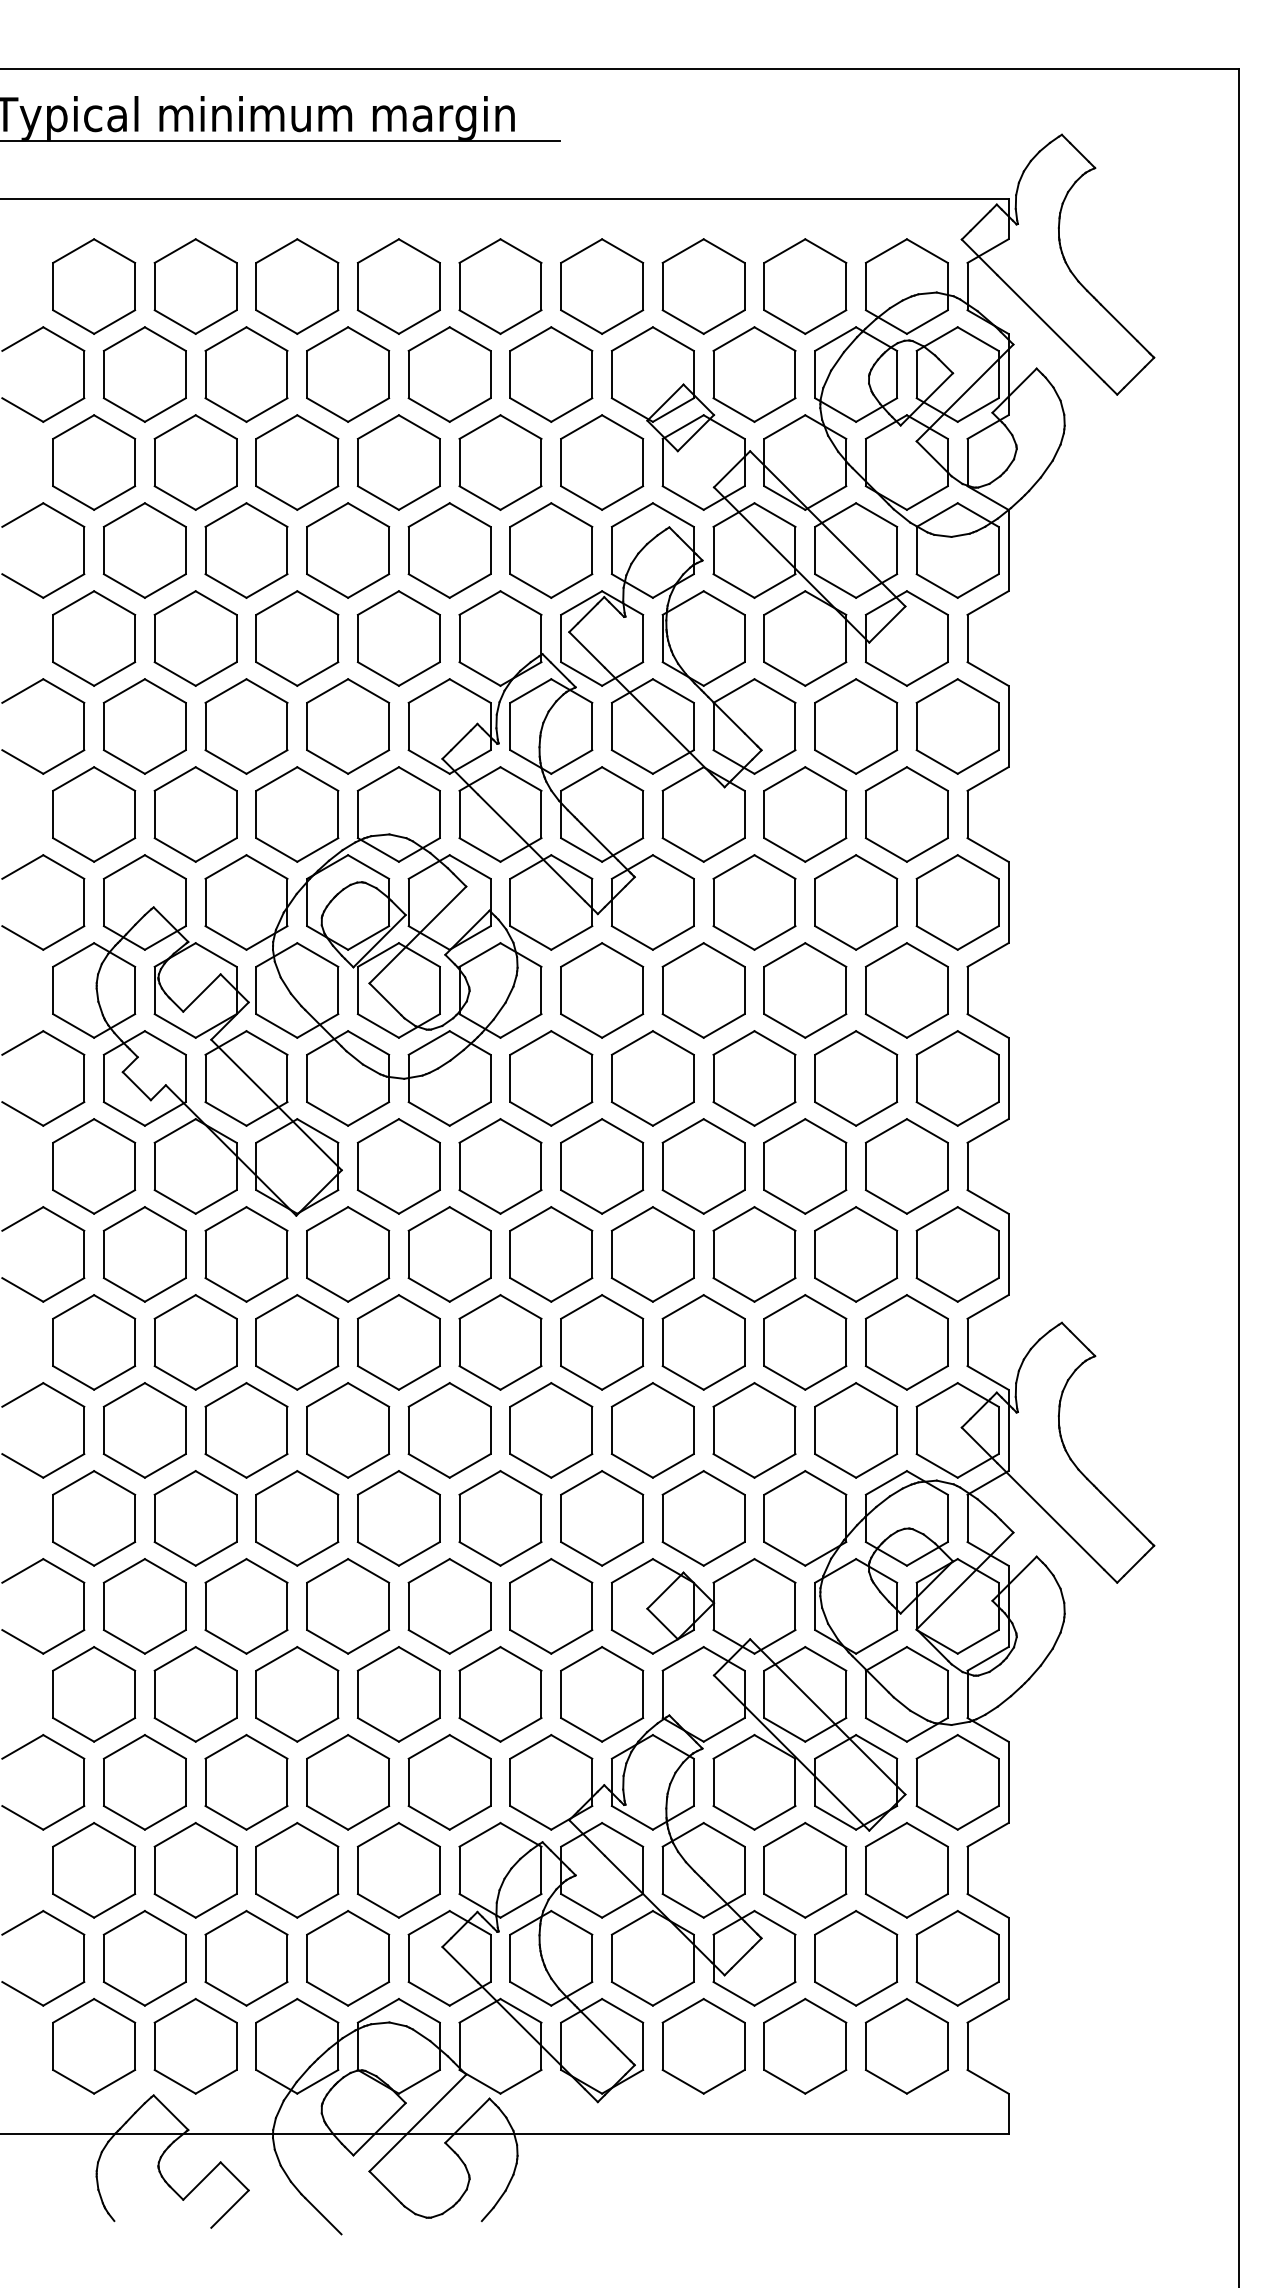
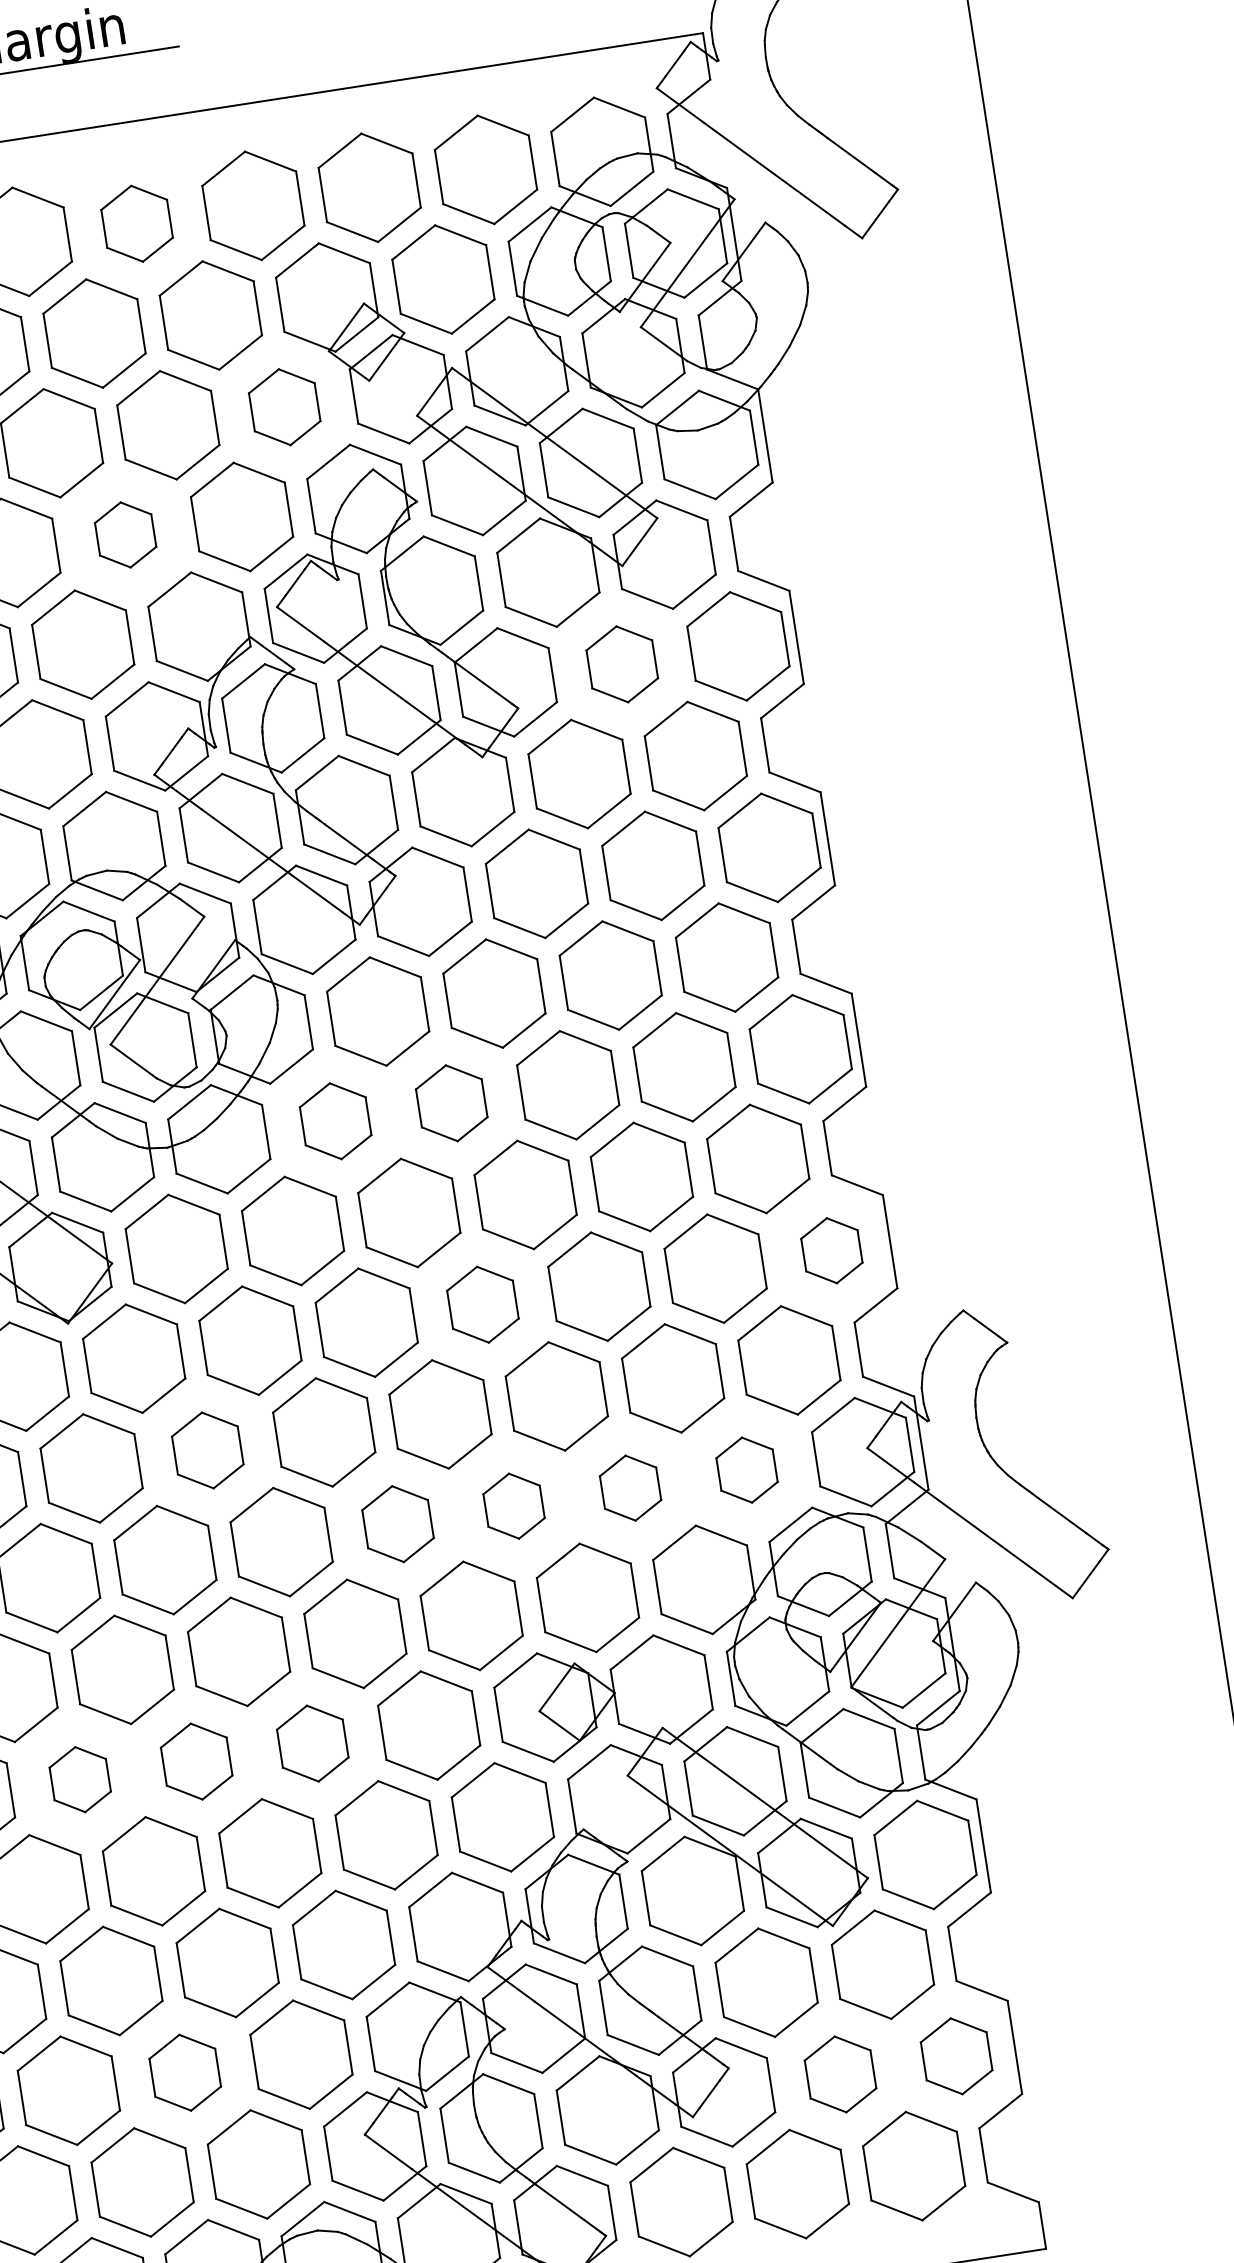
part: (500, 286) -> (137, 223), size x0.7
part: (602, 462) -> (285, 407), size x0.7
part: (449, 550) -> (125, 534), size x0.6
part: (856, 726) -> (622, 664), size x0.7
part: (551, 1078) -> (335, 1121), size x0.7
part: (652, 1078) -> (451, 1103), size x0.7
part: (652, 1254) -> (482, 1304), size x0.7
part: (957, 1254) -> (831, 1250), size x0.6
part: (398, 1342) -> (207, 1450), size x0.7
part: (551, 1430) -> (398, 1524), size x0.7
part: (652, 1430) -> (513, 1506), size x0.6
part: (754, 1430) -> (630, 1488), size x0.6
part: (856, 1430) -> (747, 1470), size x0.6
part: (246, 1606) -> (80, 1779), size x0.6
part: (348, 1606) -> (197, 1761), size x0.7
part: (449, 1606) -> (312, 1743), size x0.7
part: (297, 1870) -> (185, 2072), size x0.7
part: (957, 1957) -> (956, 2055), size x0.7
part: (856, 1958) -> (840, 2074), size x0.7

